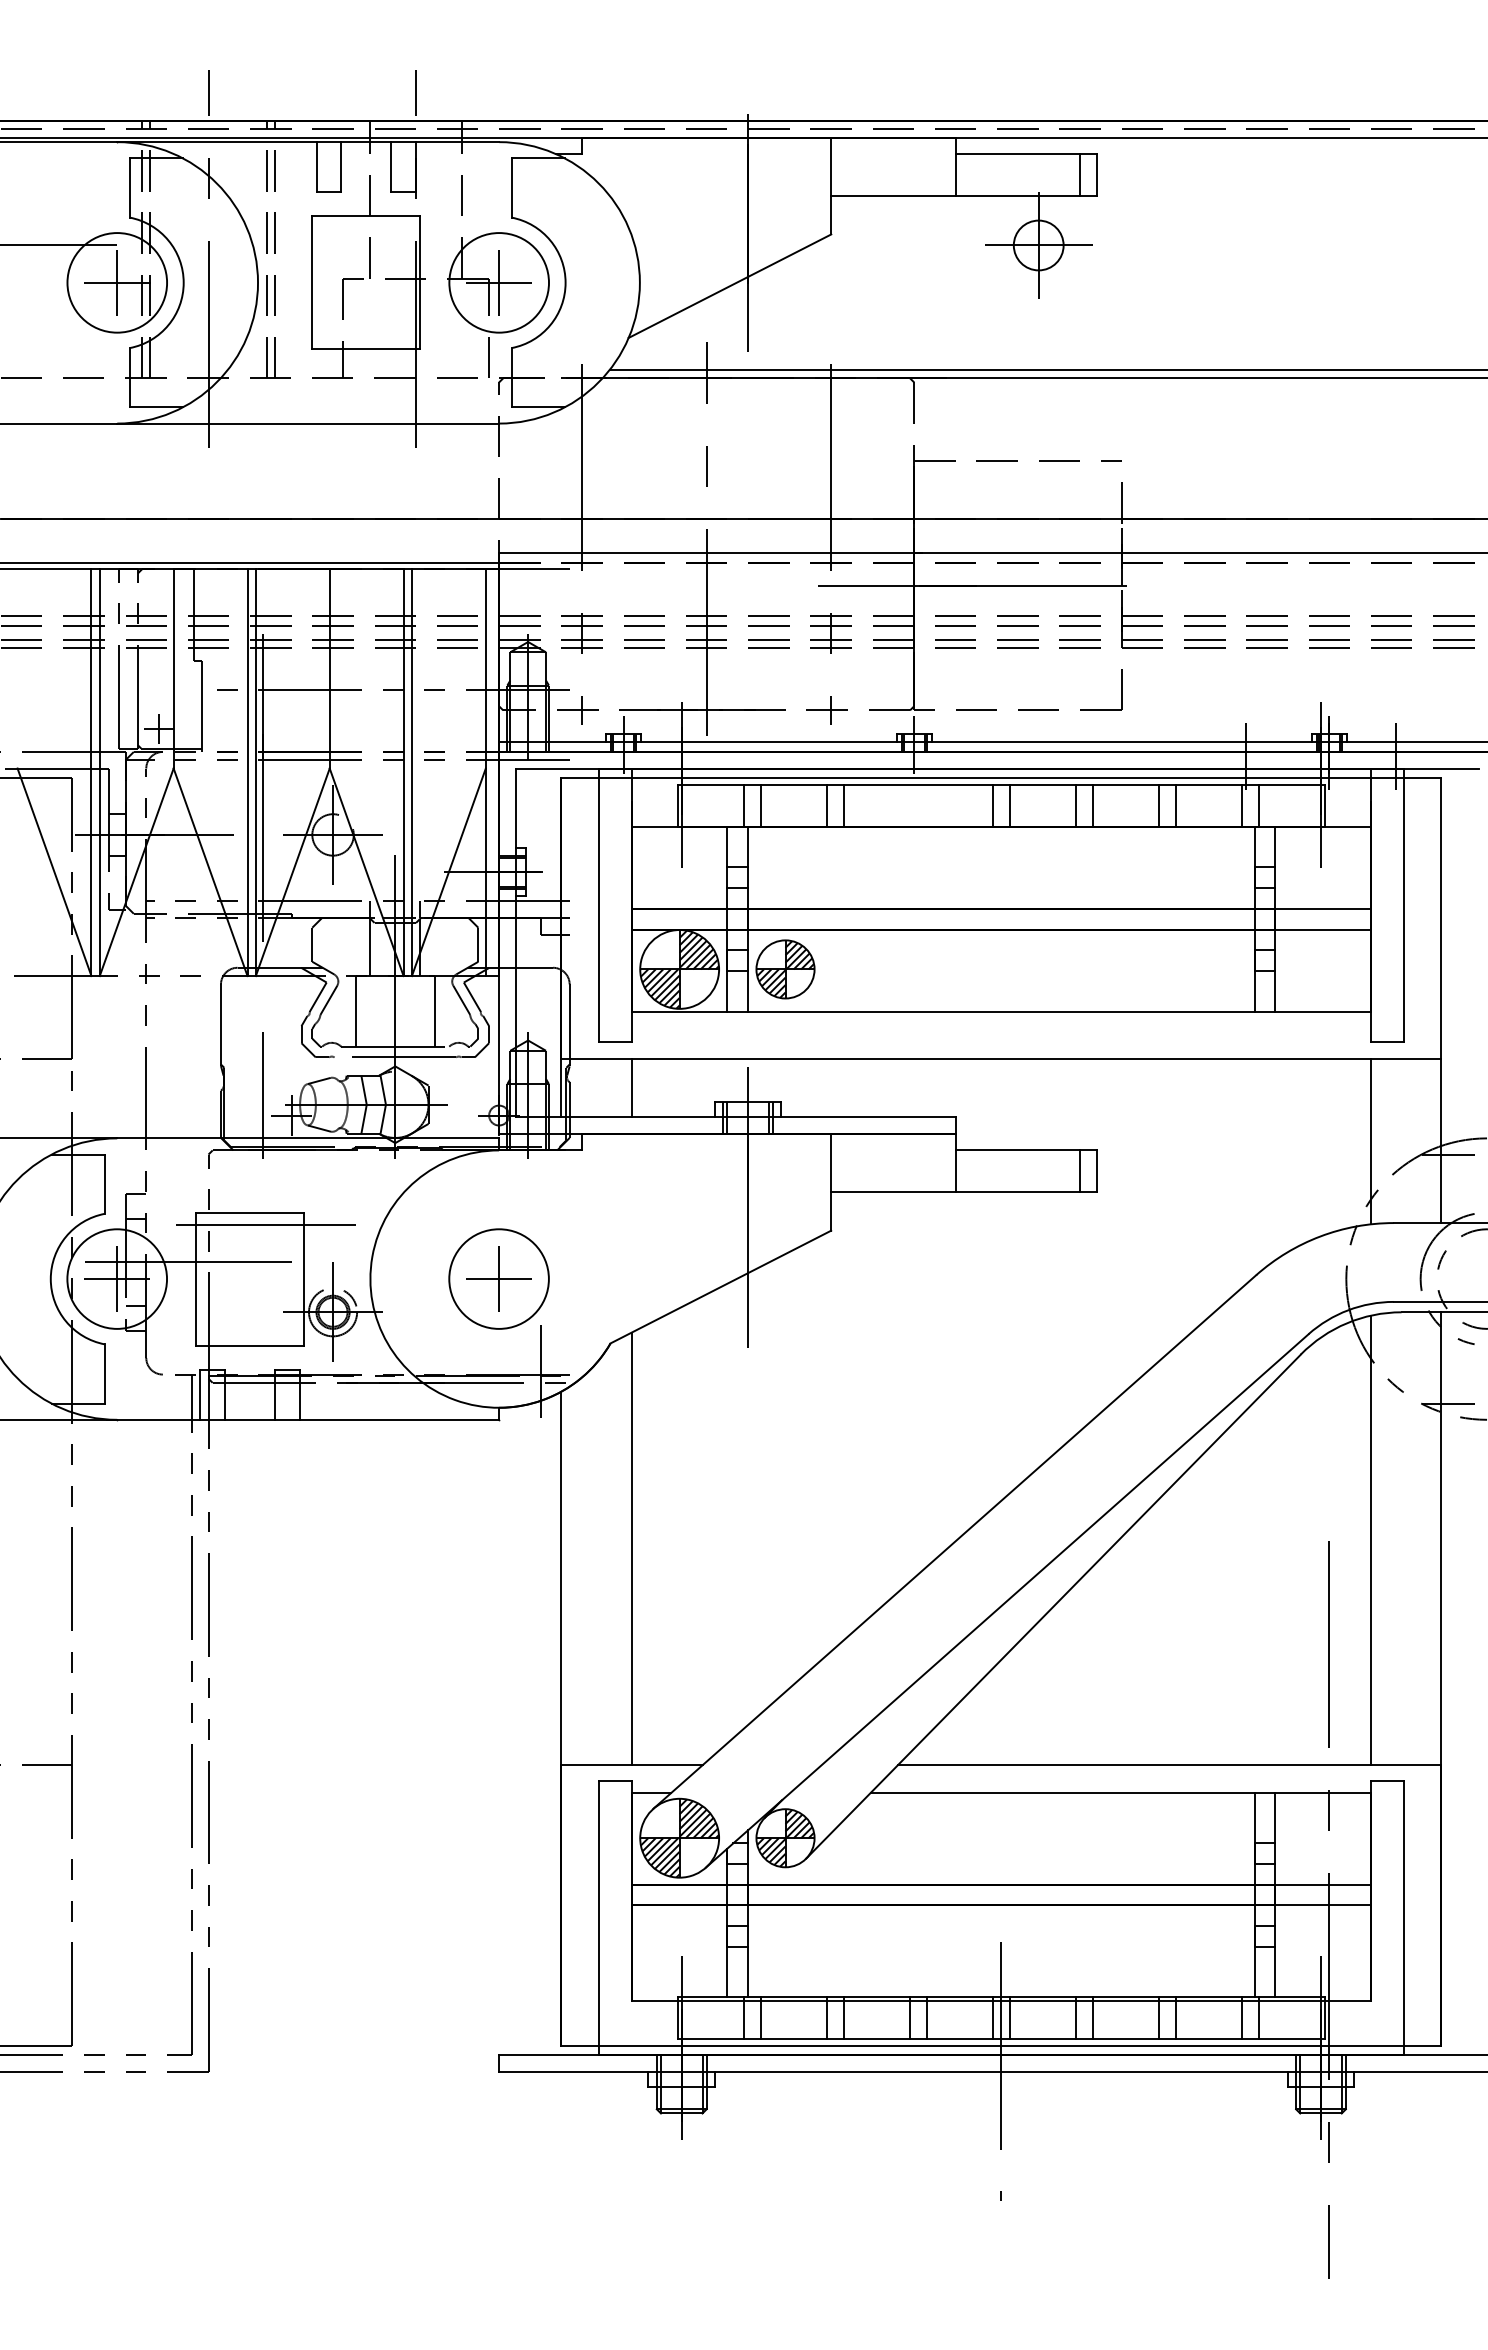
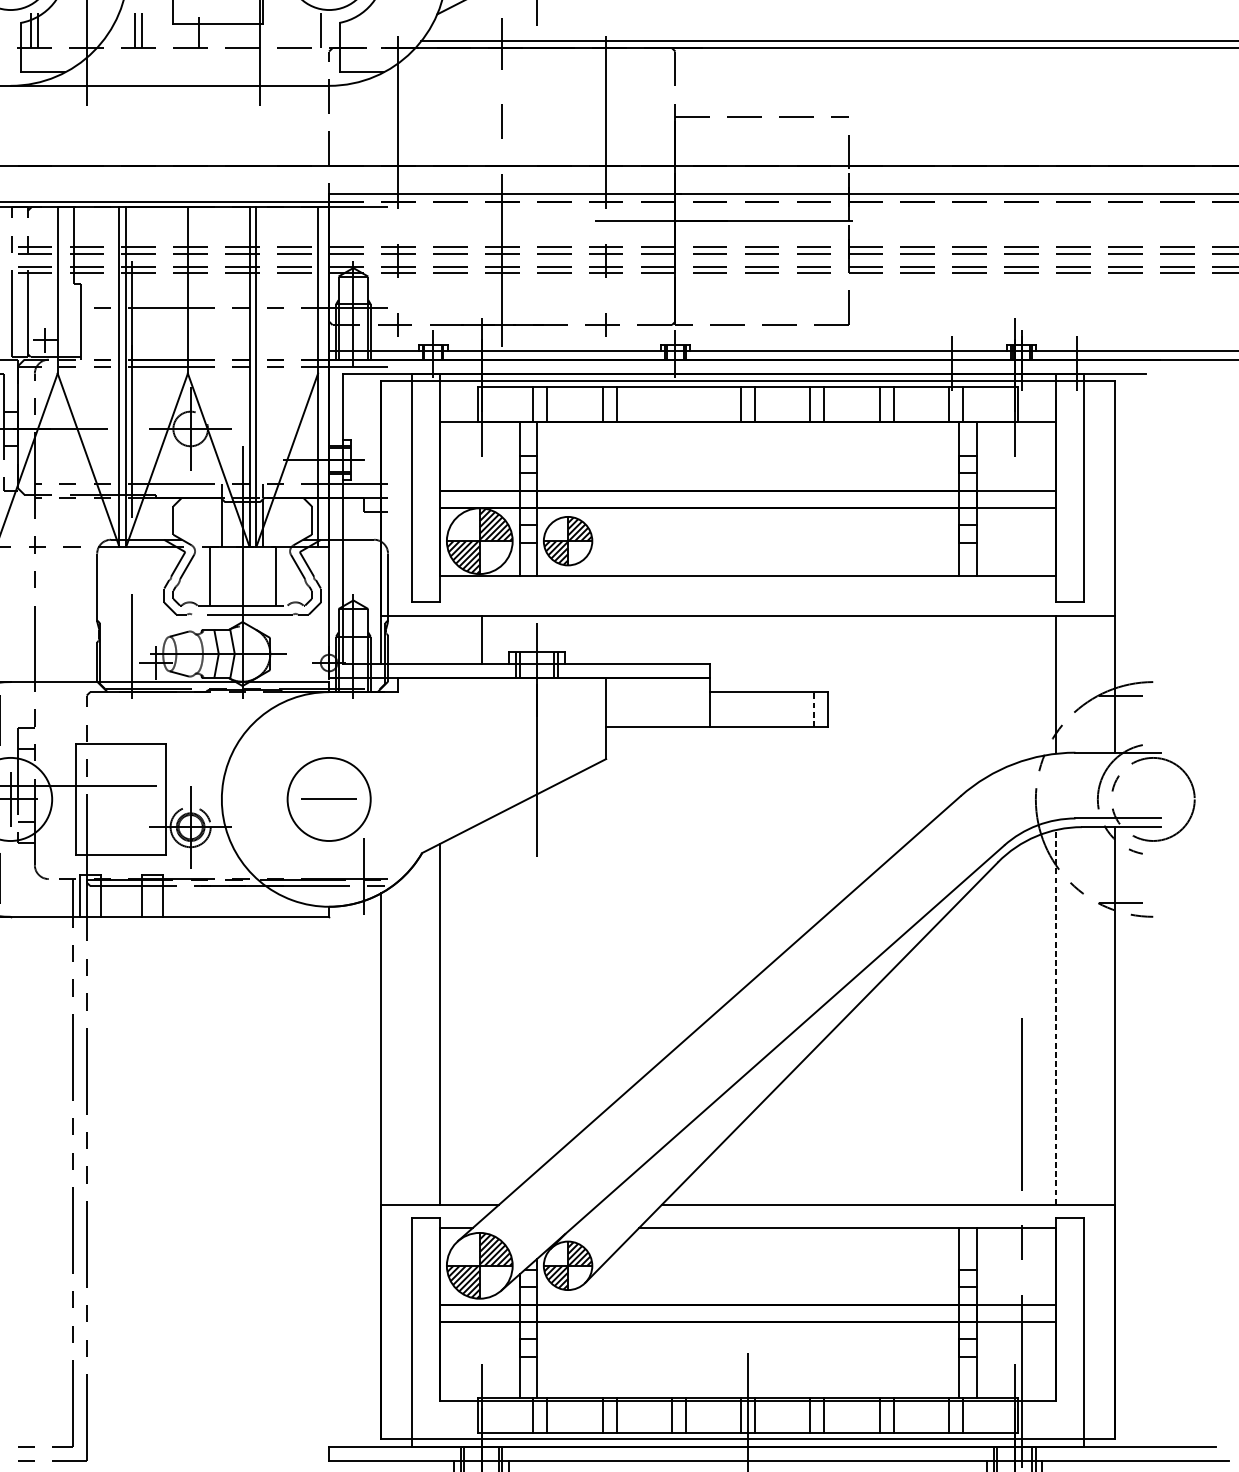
line: (631, 1088) -> (481, 640), moved
line: (1080, 1171) -> (814, 709), solid -> dashed
line: (266, 1225) -> (135, 754), removed
line: (499, 1278) -> (329, 798), removed
line: (1370, 1540) -> (1056, 1017), solid -> dashed

